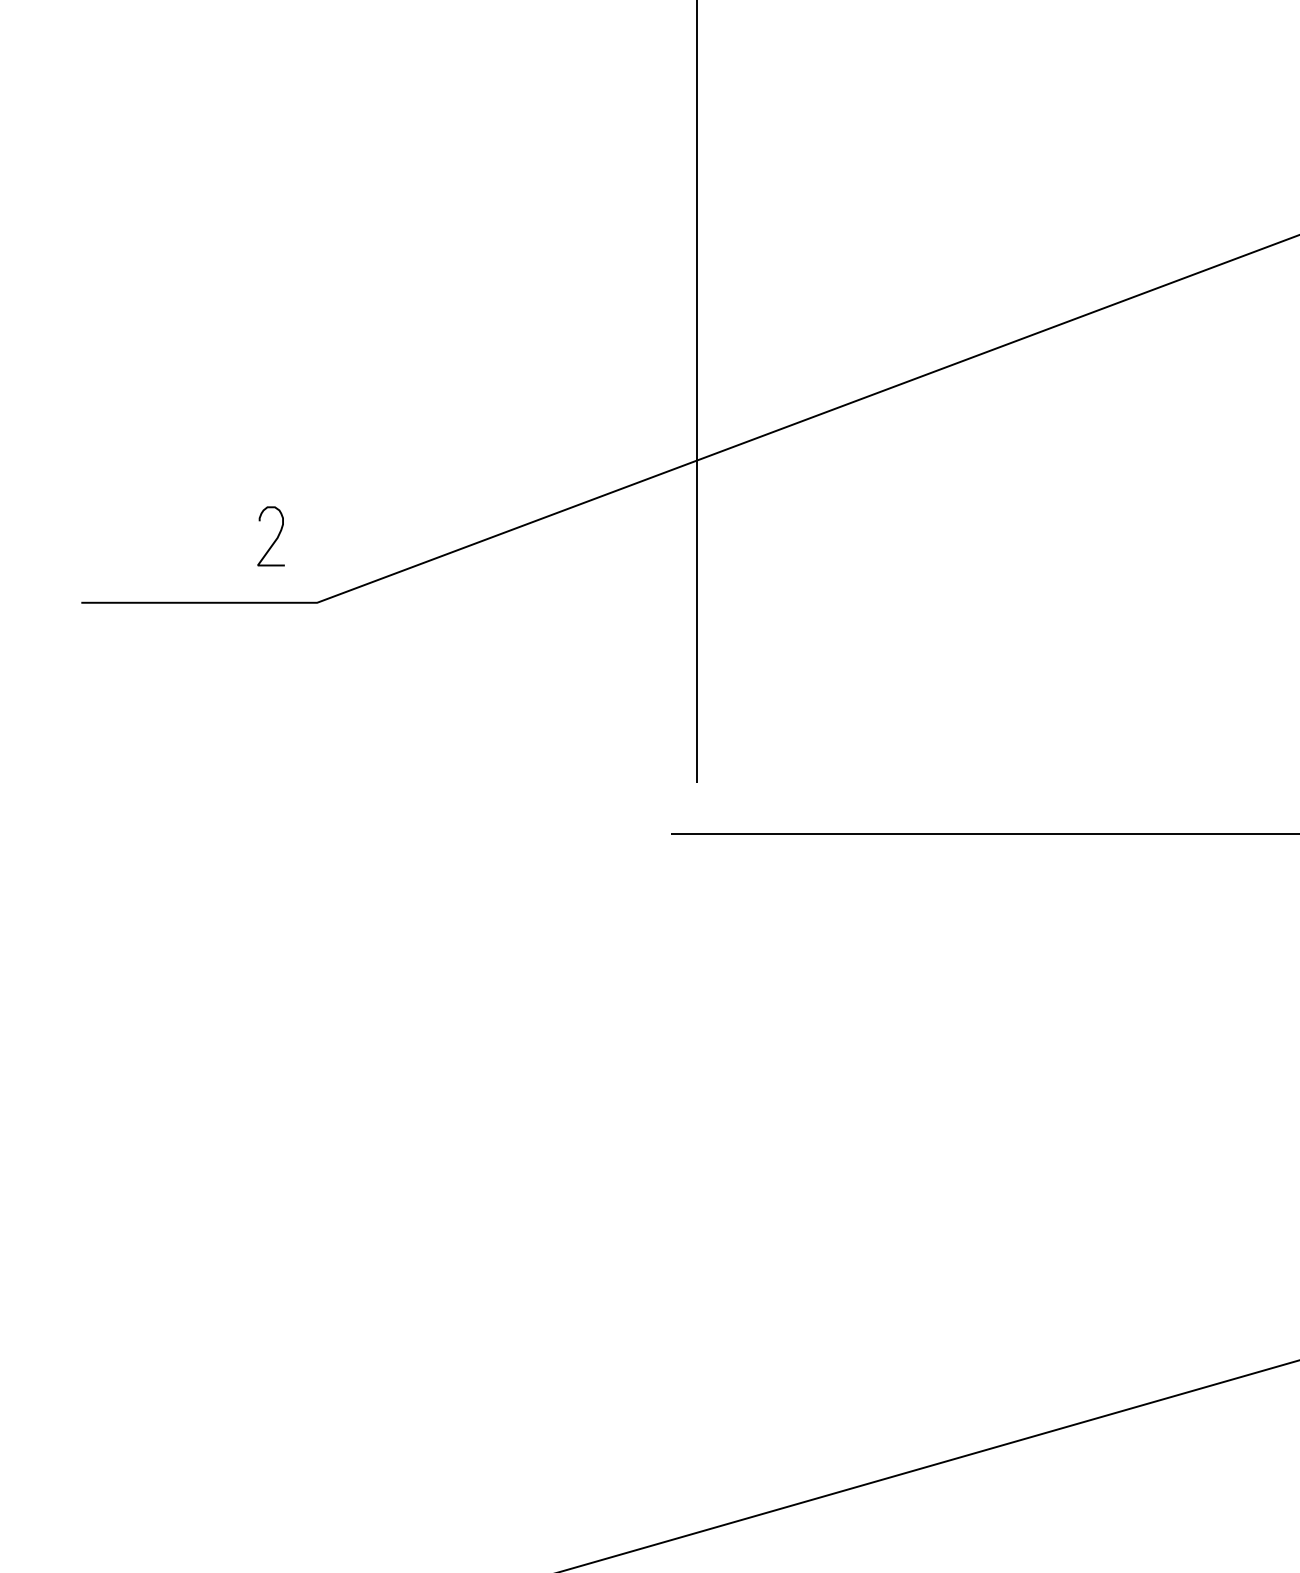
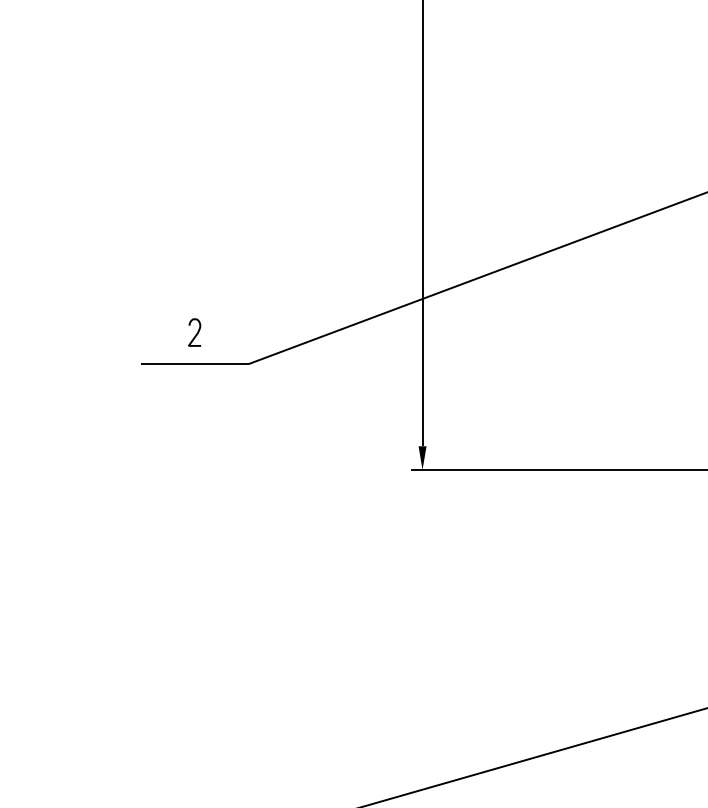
curve: (274, 538) -> (196, 333), moved
fill: (696, 809) -> (422, 458), added

